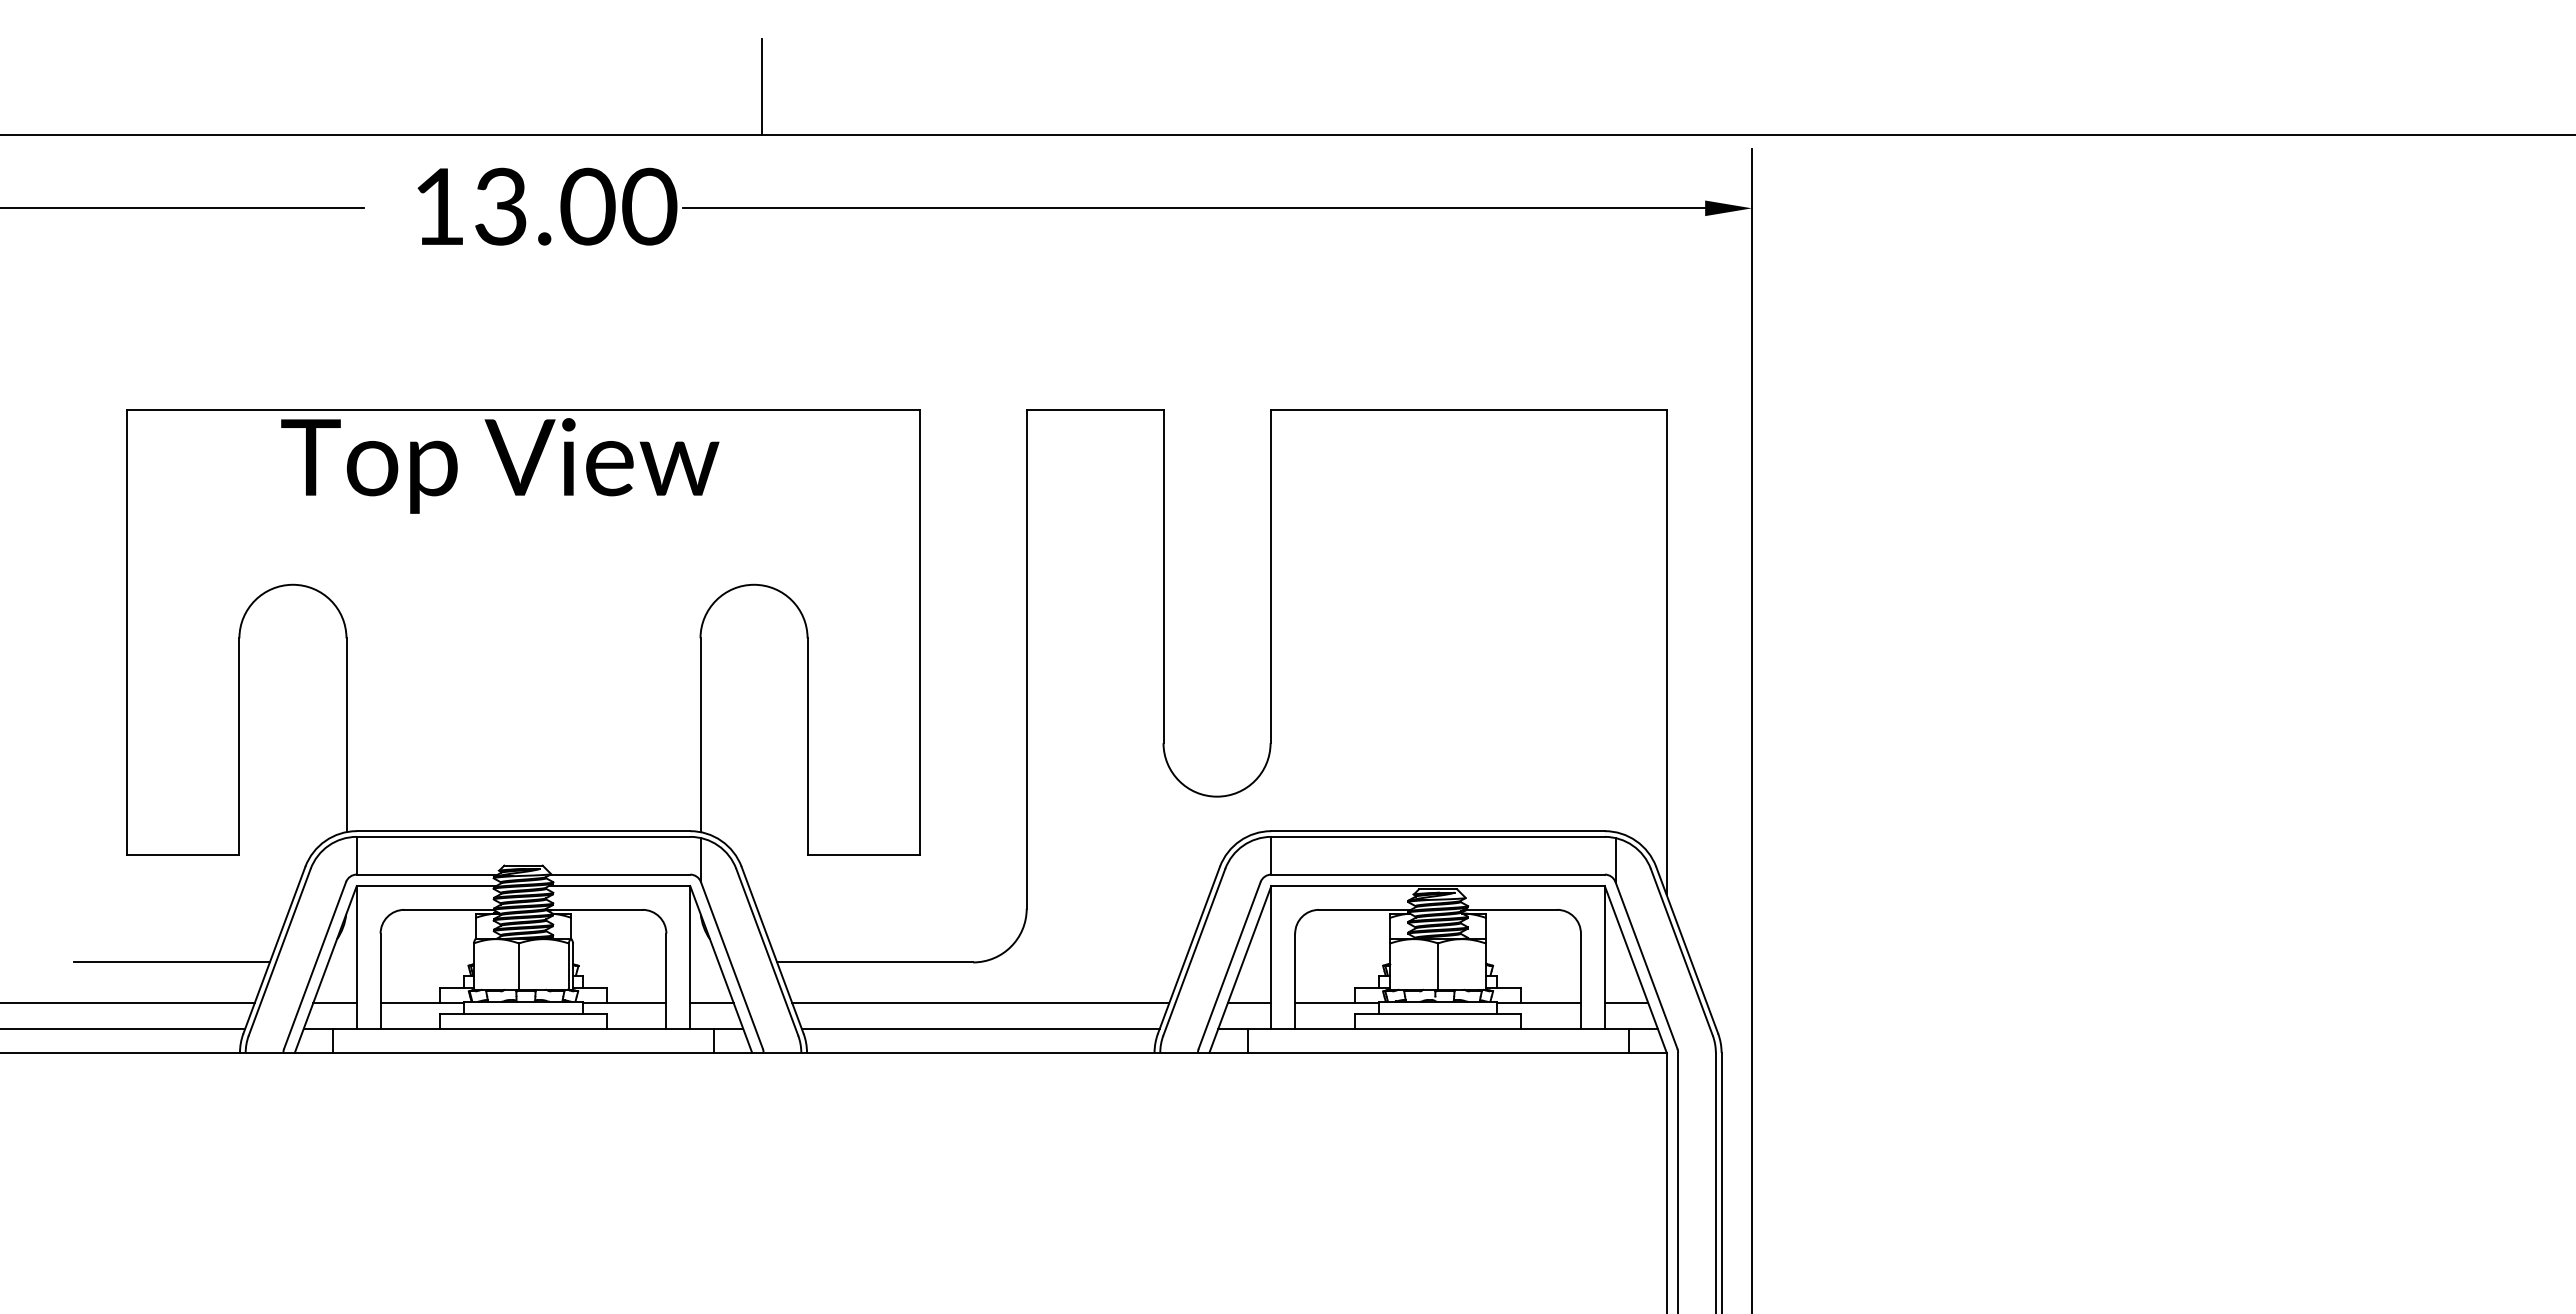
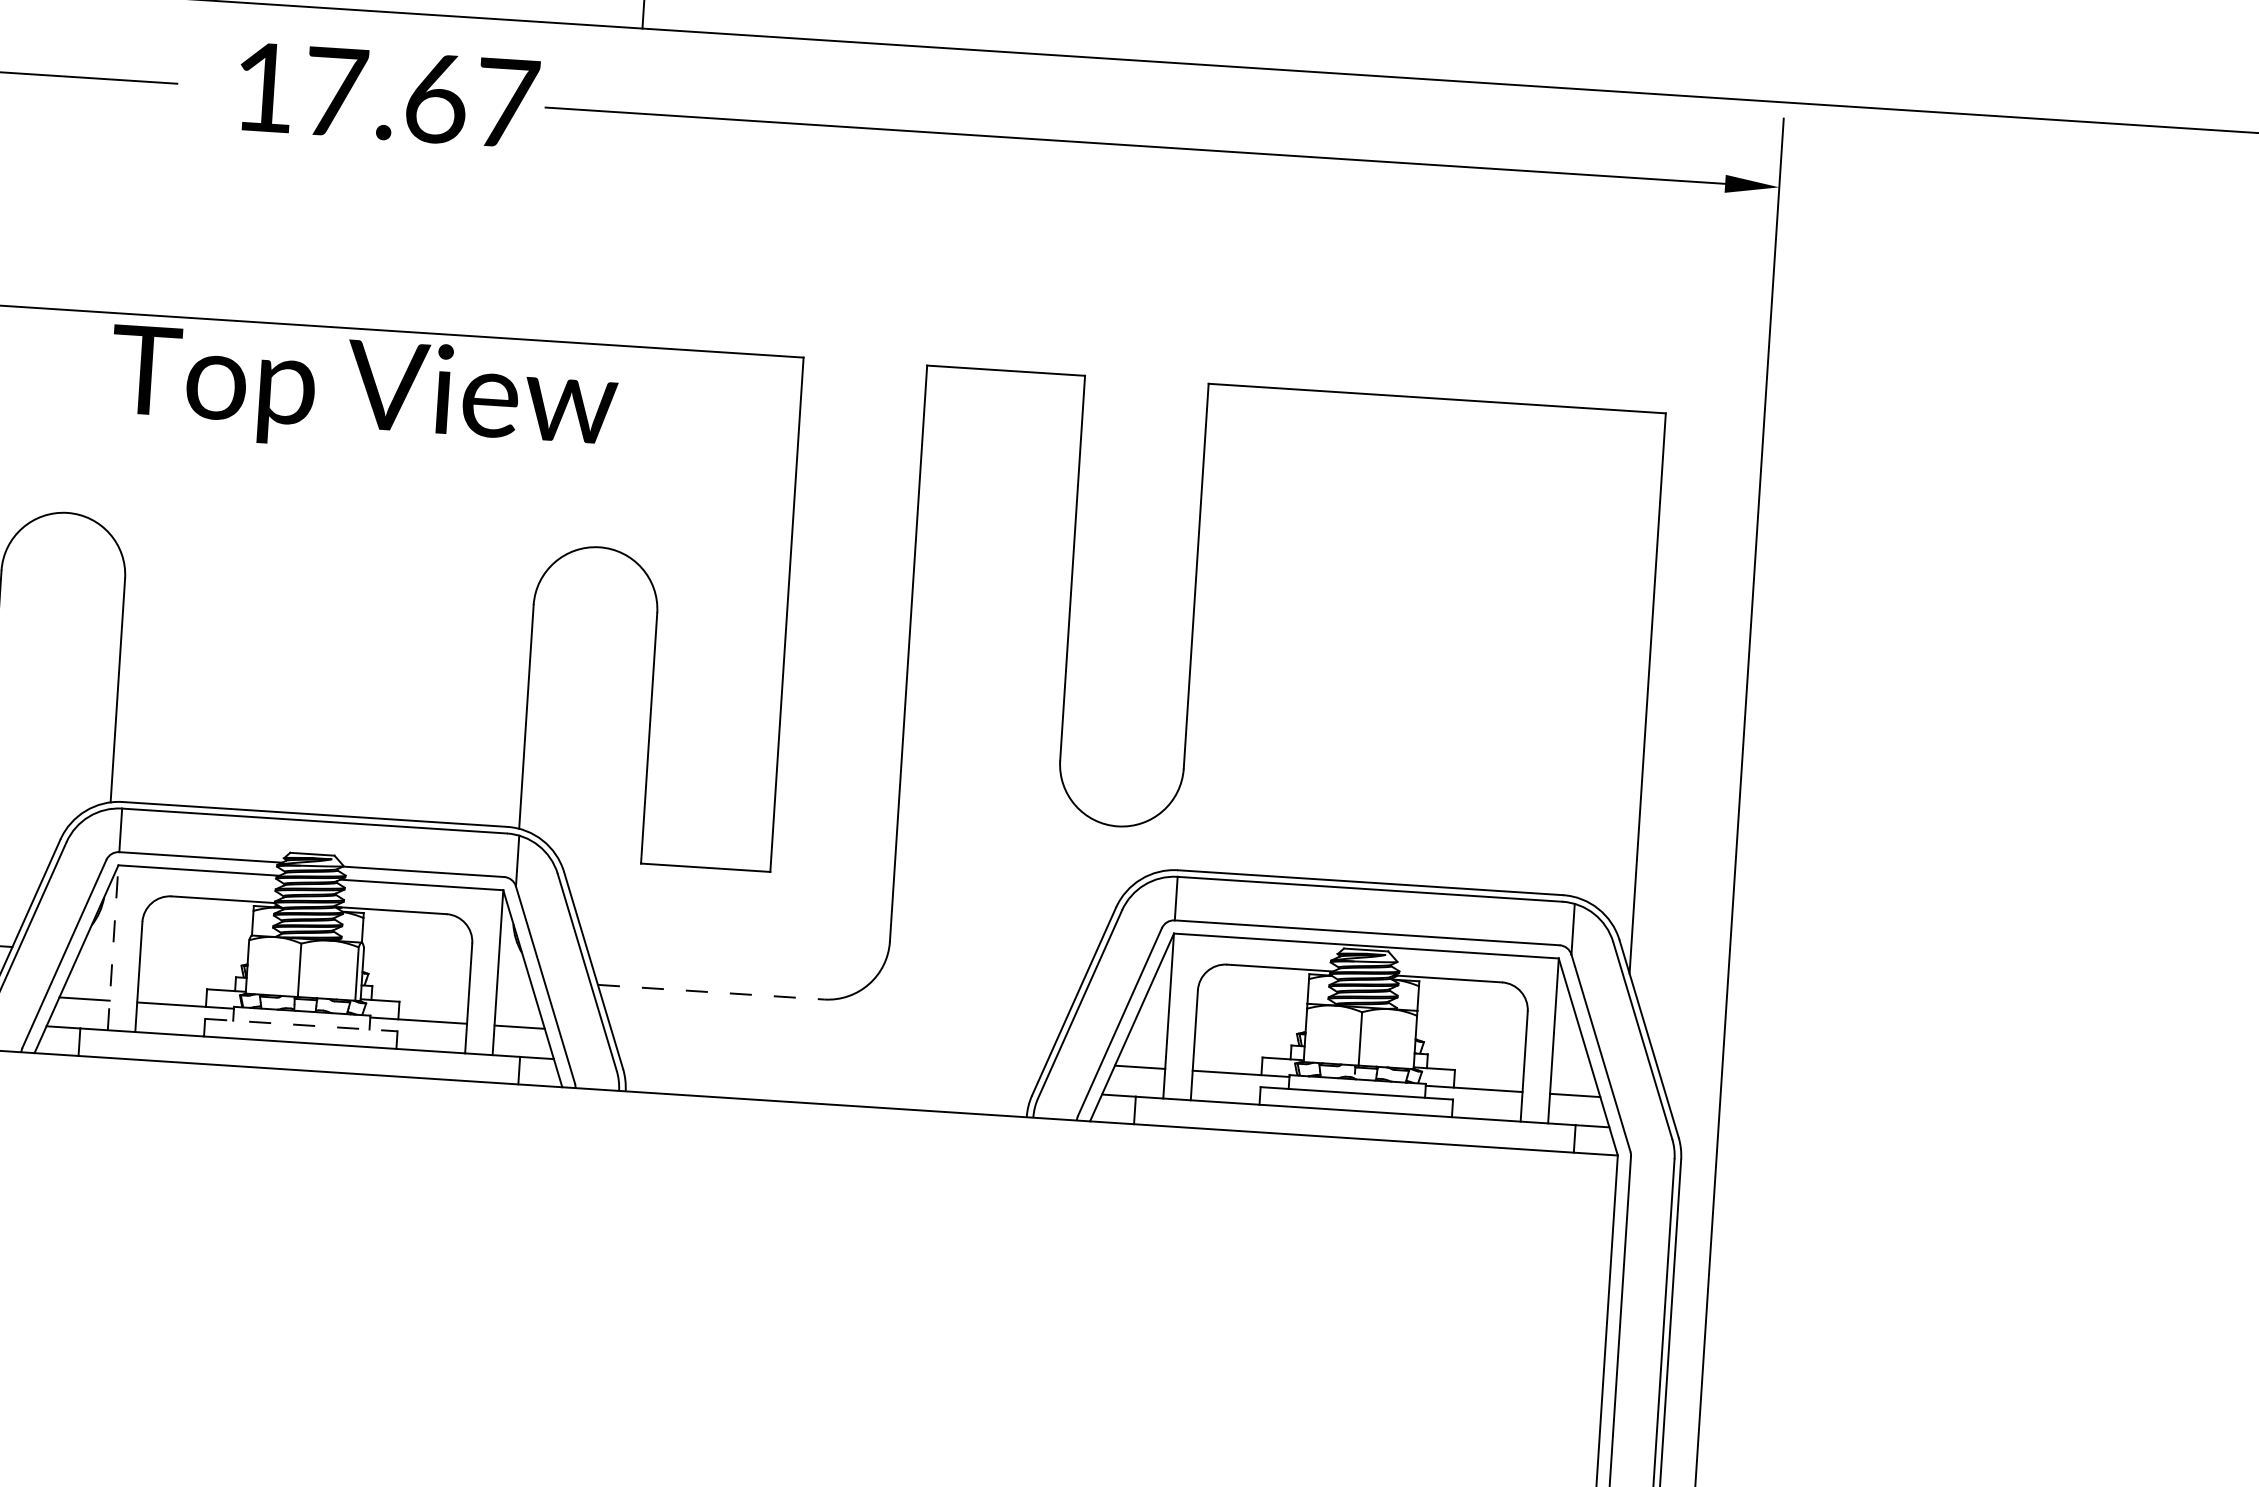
text: (576, 206) -> (422, 97), 13.00 -> 17.67
text: (500, 465) -> (364, 393), moved
line: (356, 956) -> (112, 946), solid -> dashed
line: (875, 962) -> (711, 992), solid -> dashed
line: (980, 1003) -> (829, 1047), removed
line: (524, 1013) -> (302, 1024), solid -> dashed
line: (980, 1028) -> (827, 1076), removed

